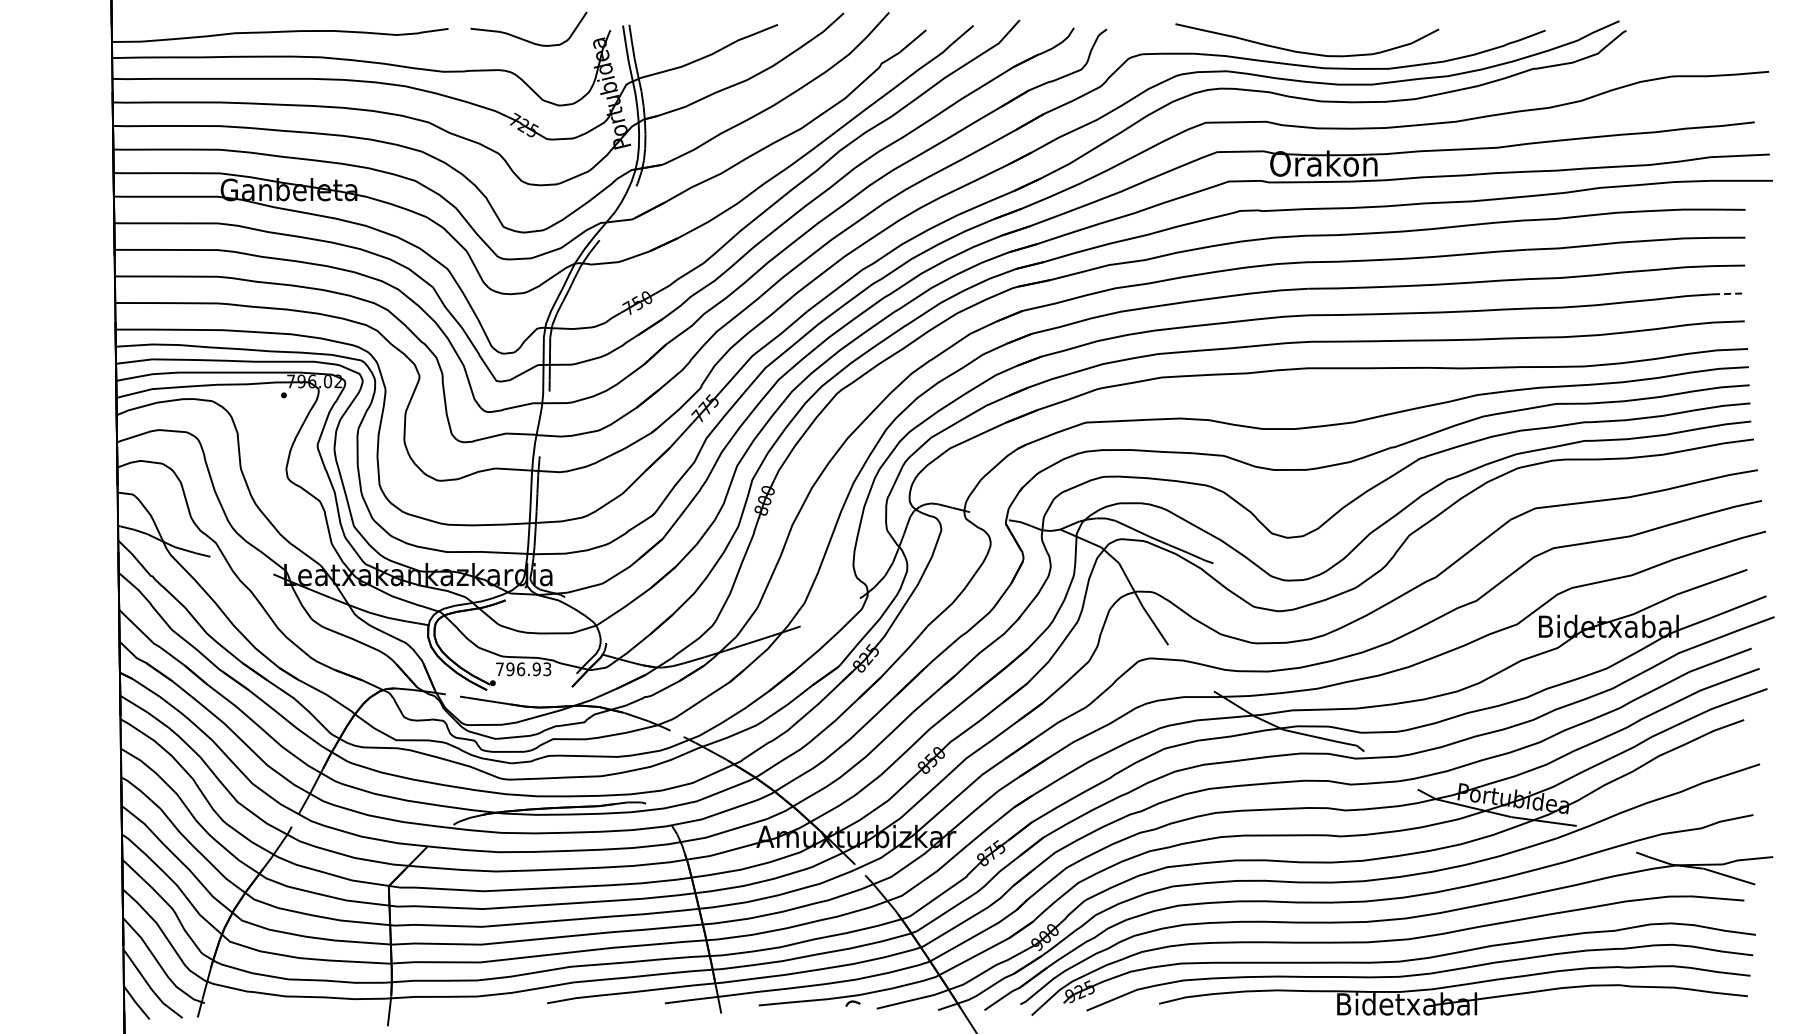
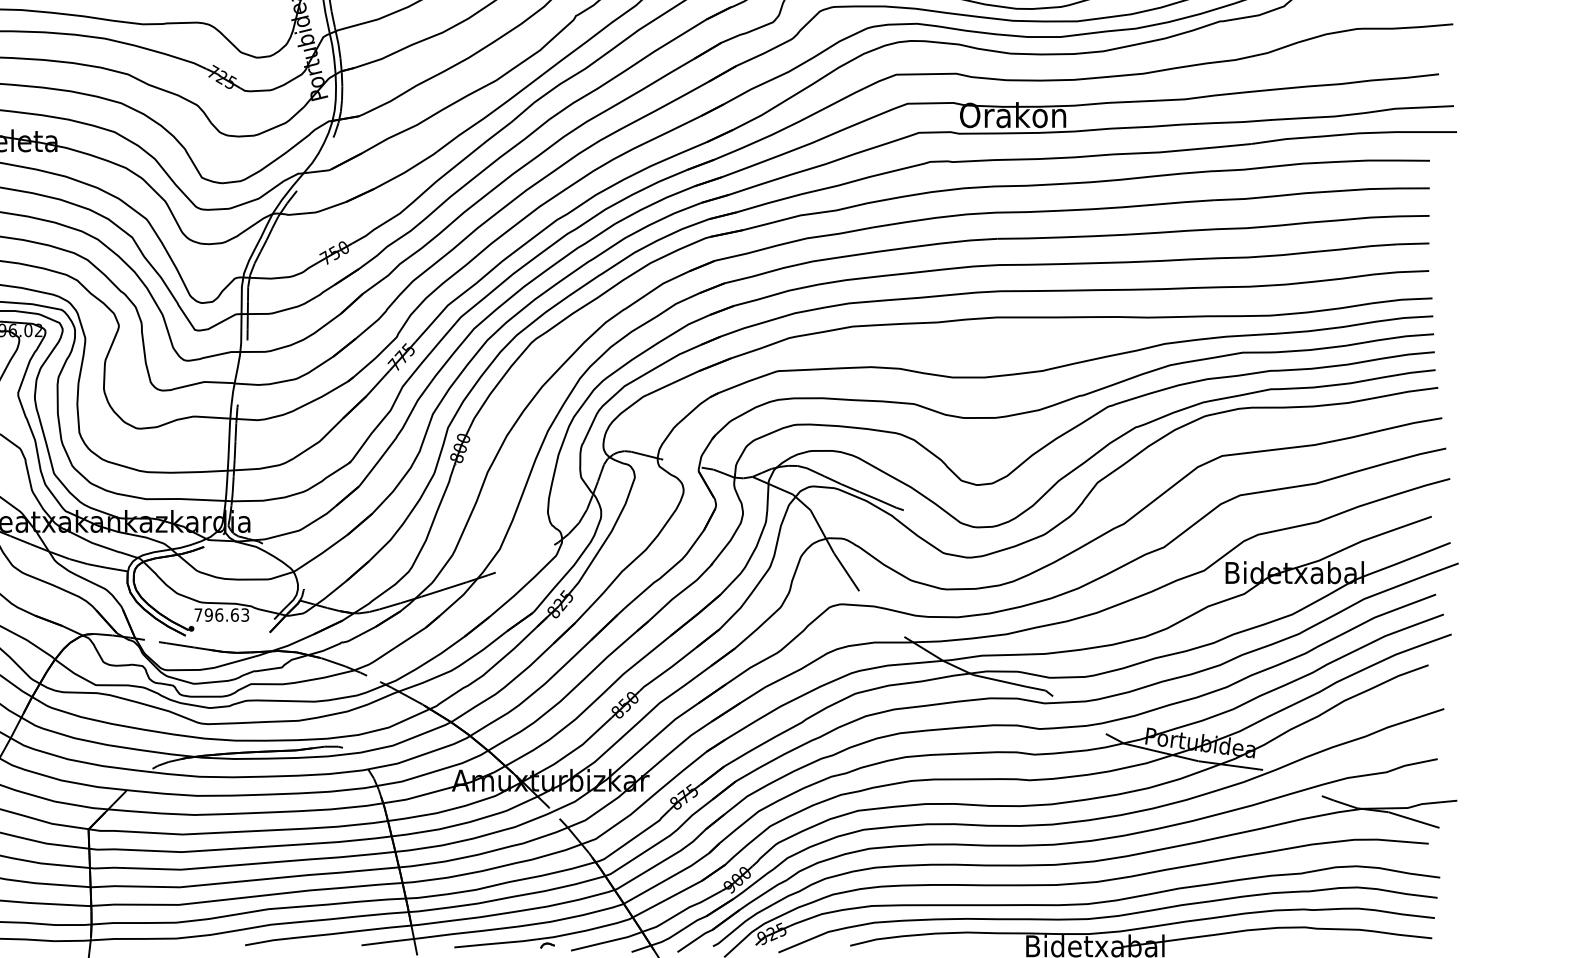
line: (1729, 293) -> (1414, 243), dashed -> solid
text: (536, 669) -> (234, 615), 796.93 -> 796.63

